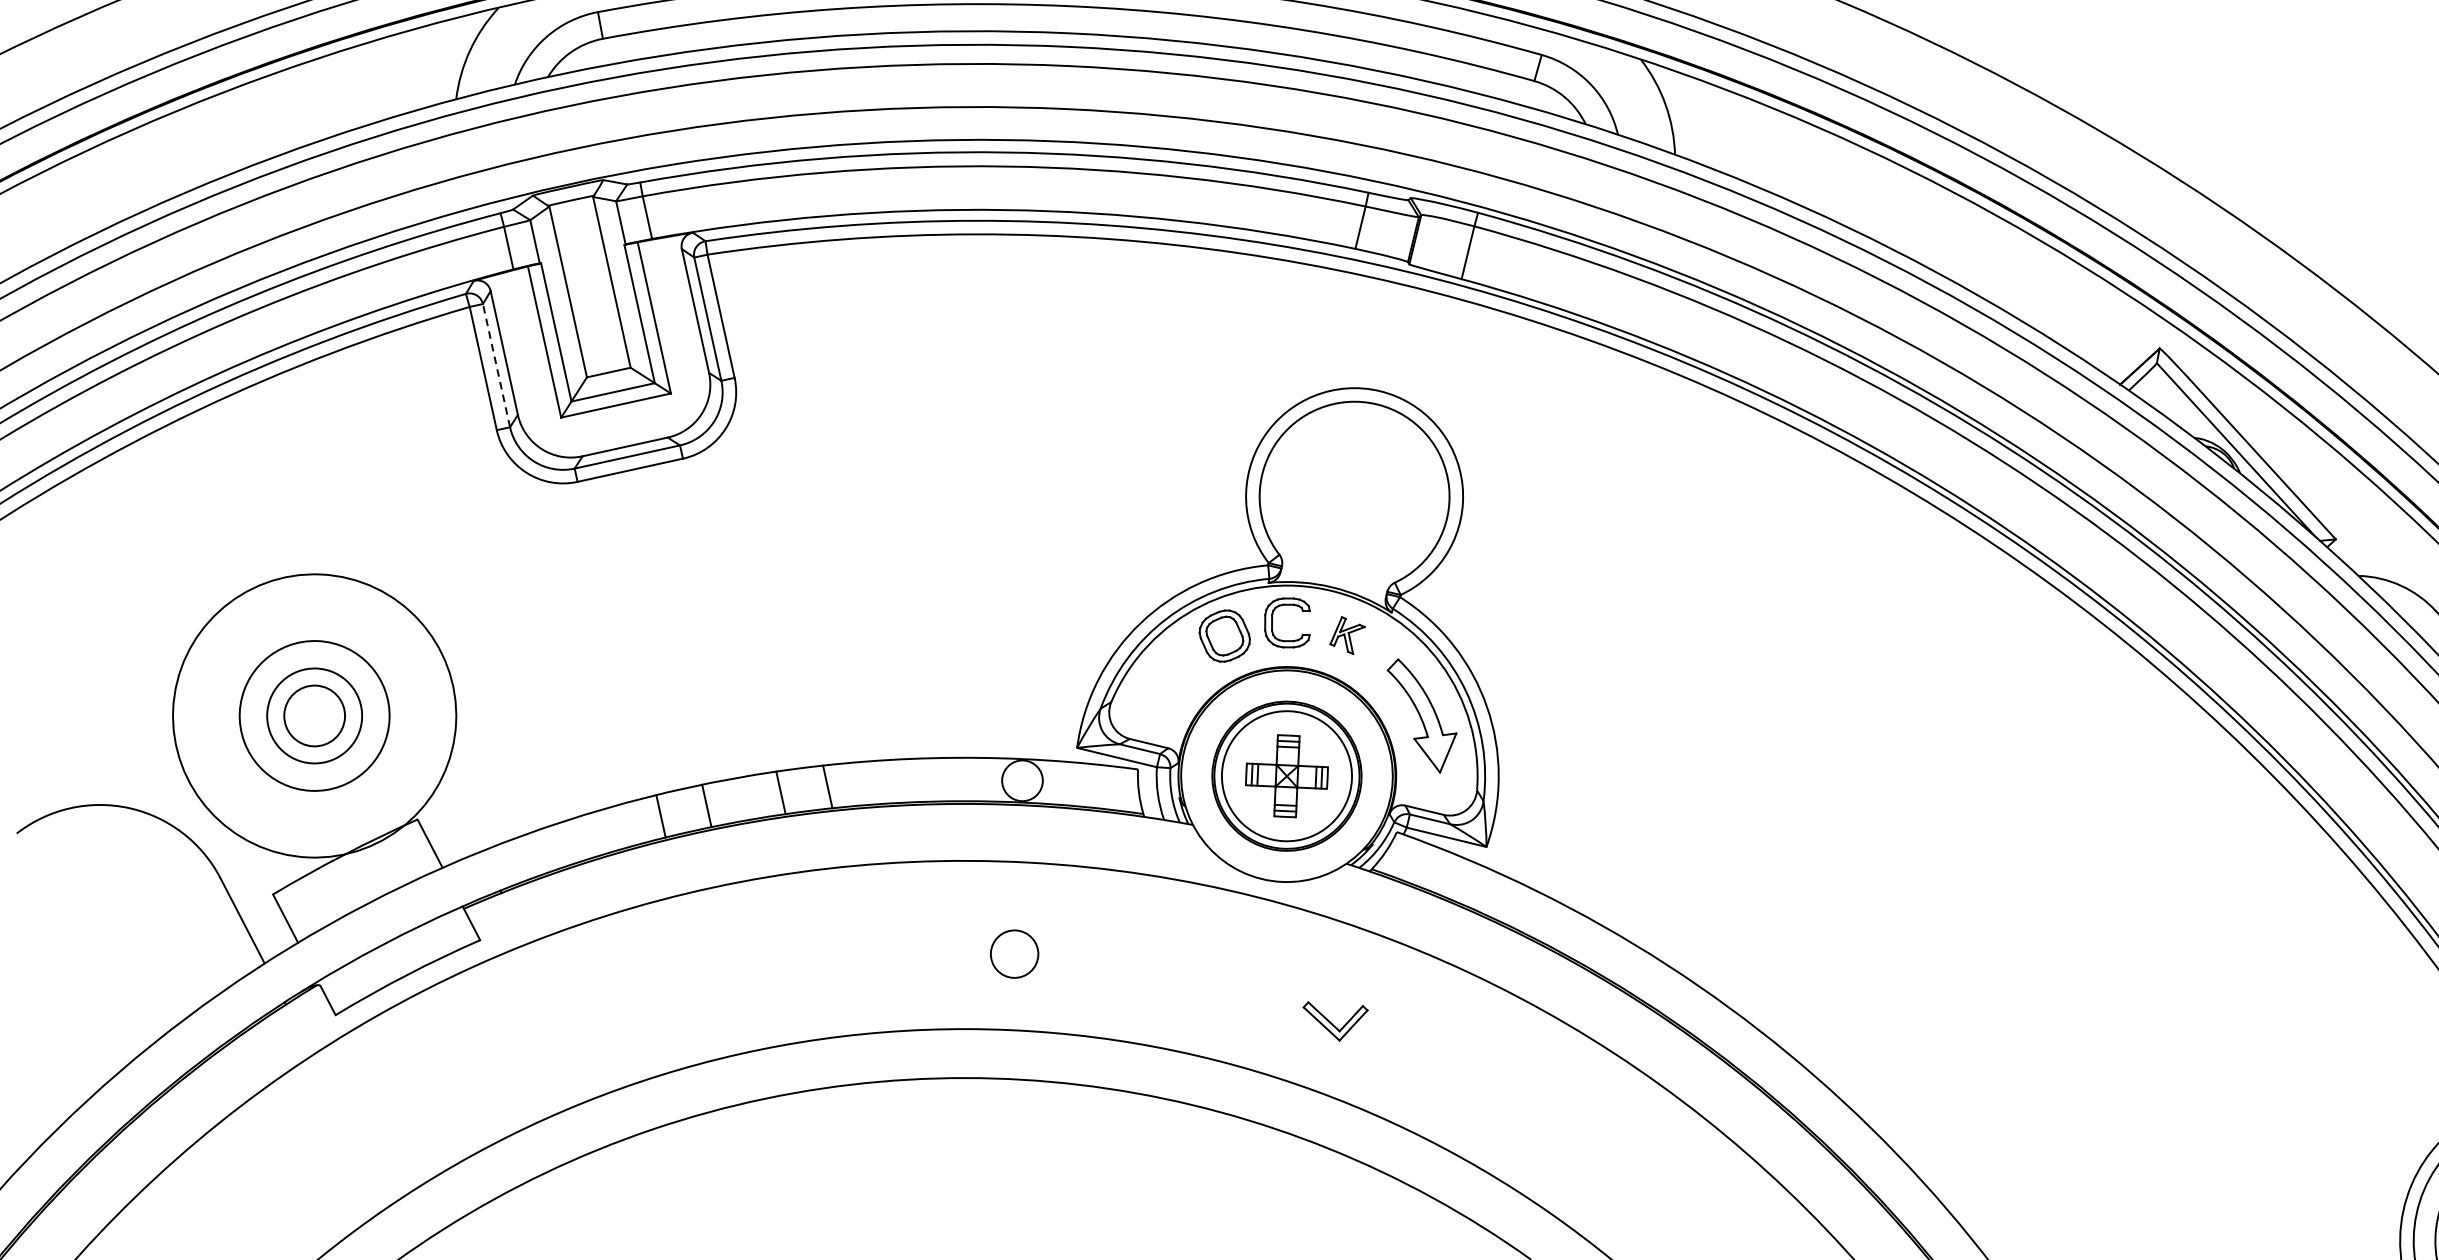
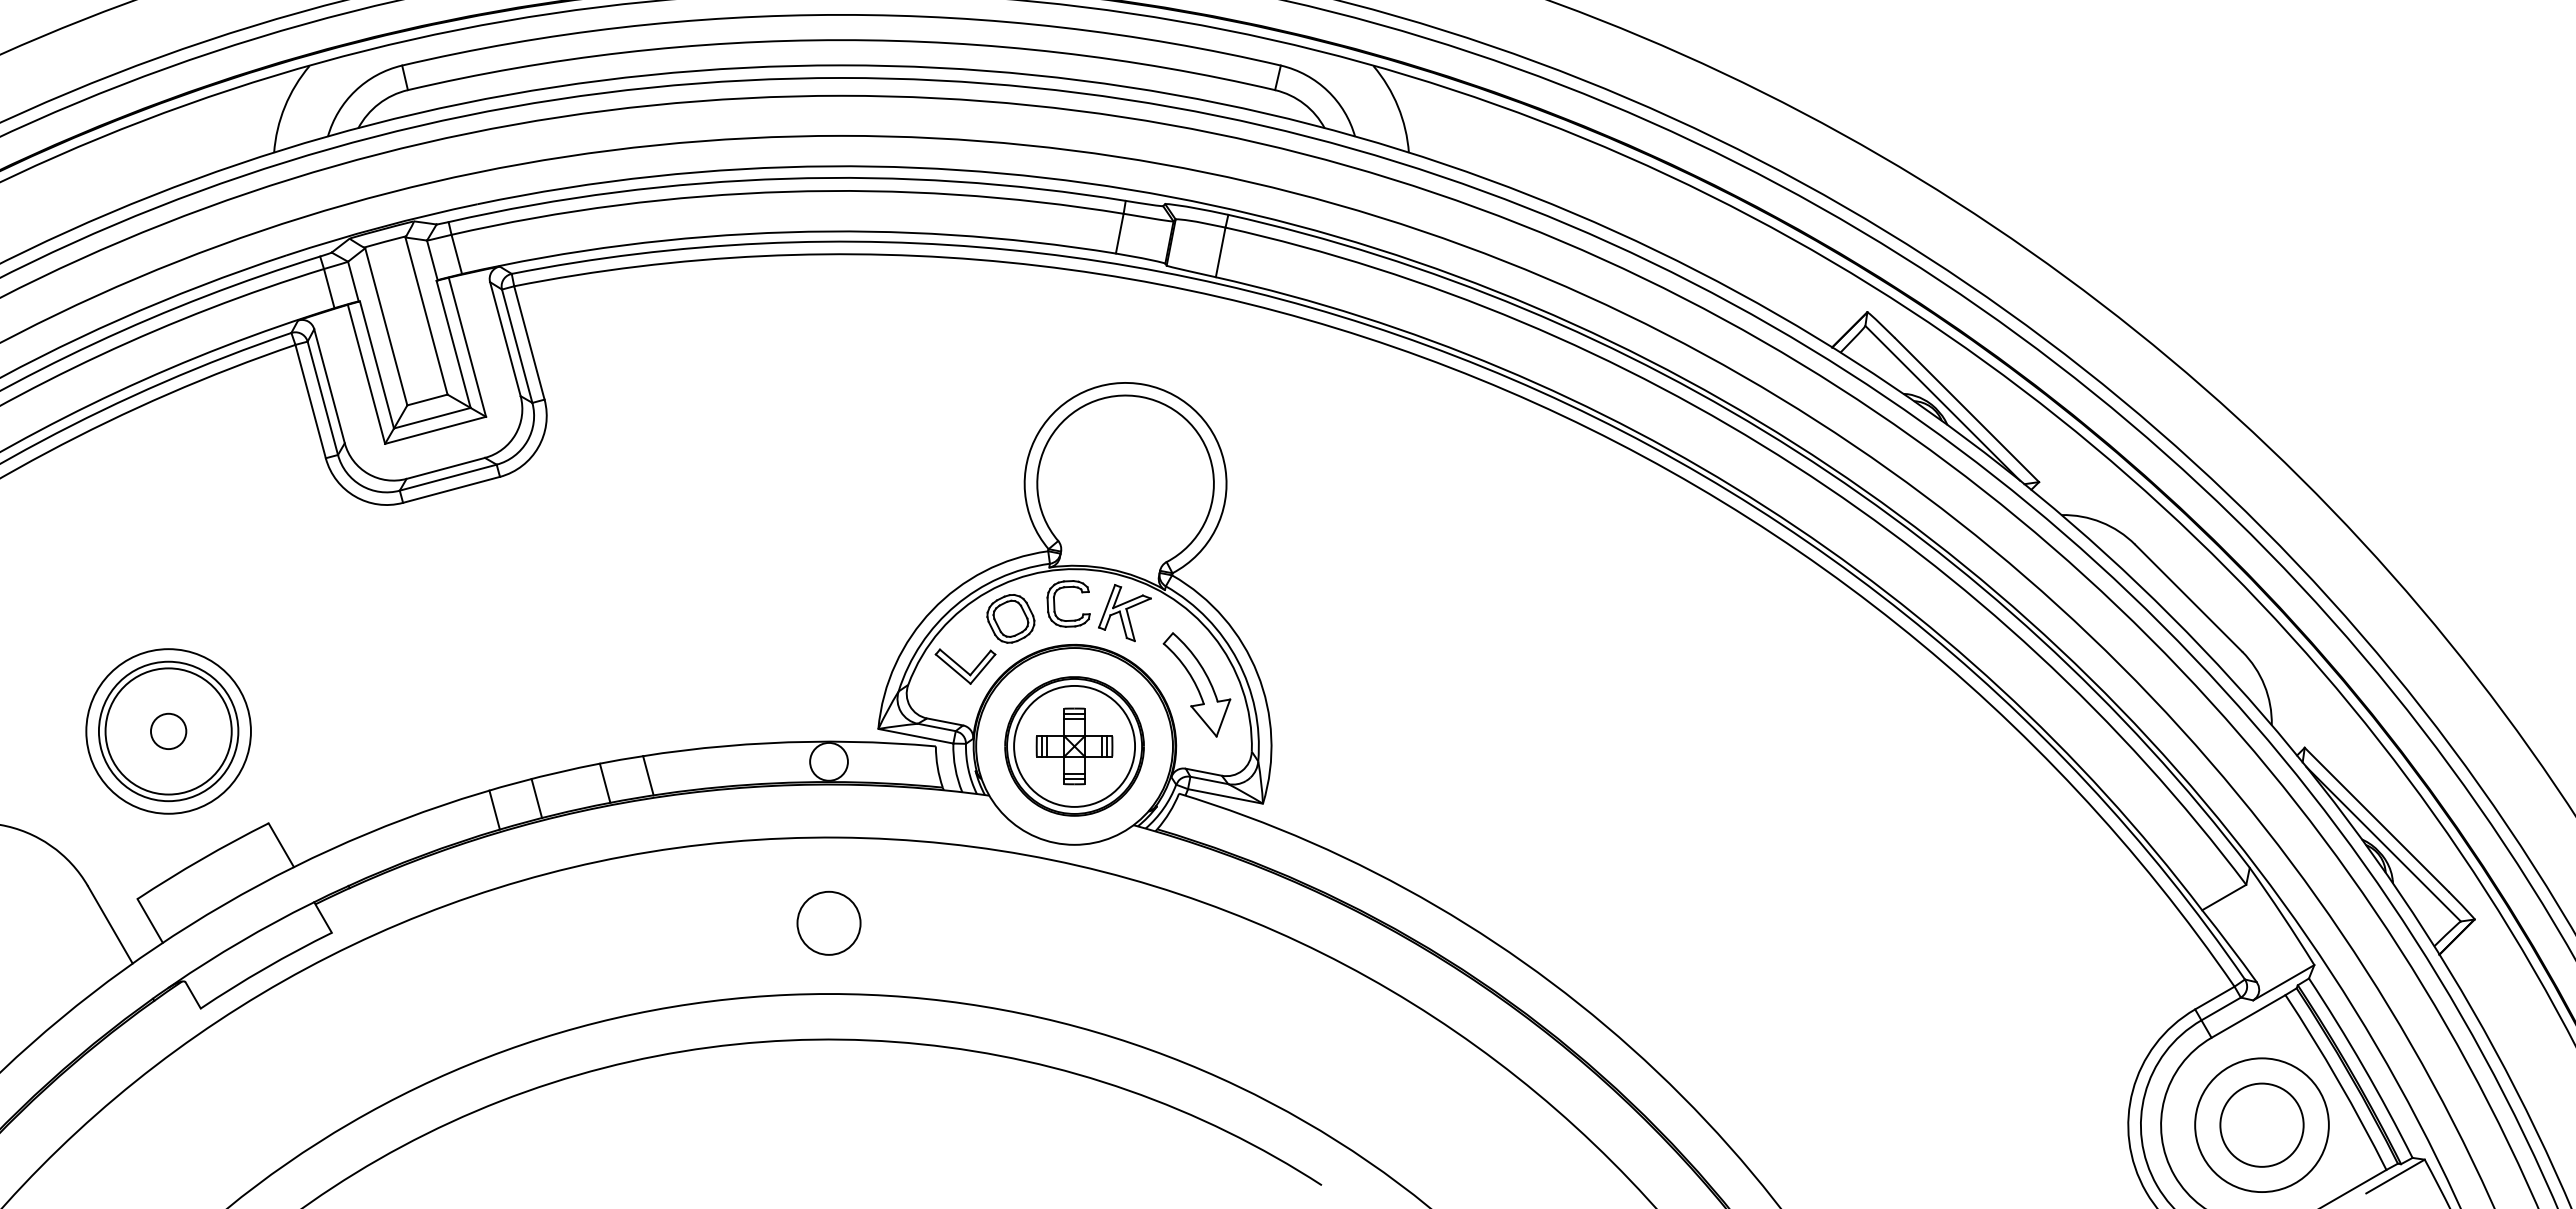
line: (496, 365) -> (322, 398), dashed -> solid
part: (1347, 635) -> (1124, 613), size x1.67
circle: (314, 716) -> (168, 731), size x0.62
circle: (314, 716) -> (168, 731), size x0.62
circle: (314, 716) -> (168, 731), size x1.43
circle: (1014, 953) -> (828, 922), size x1.43
part: (1334, 1021) -> (965, 666), moved

